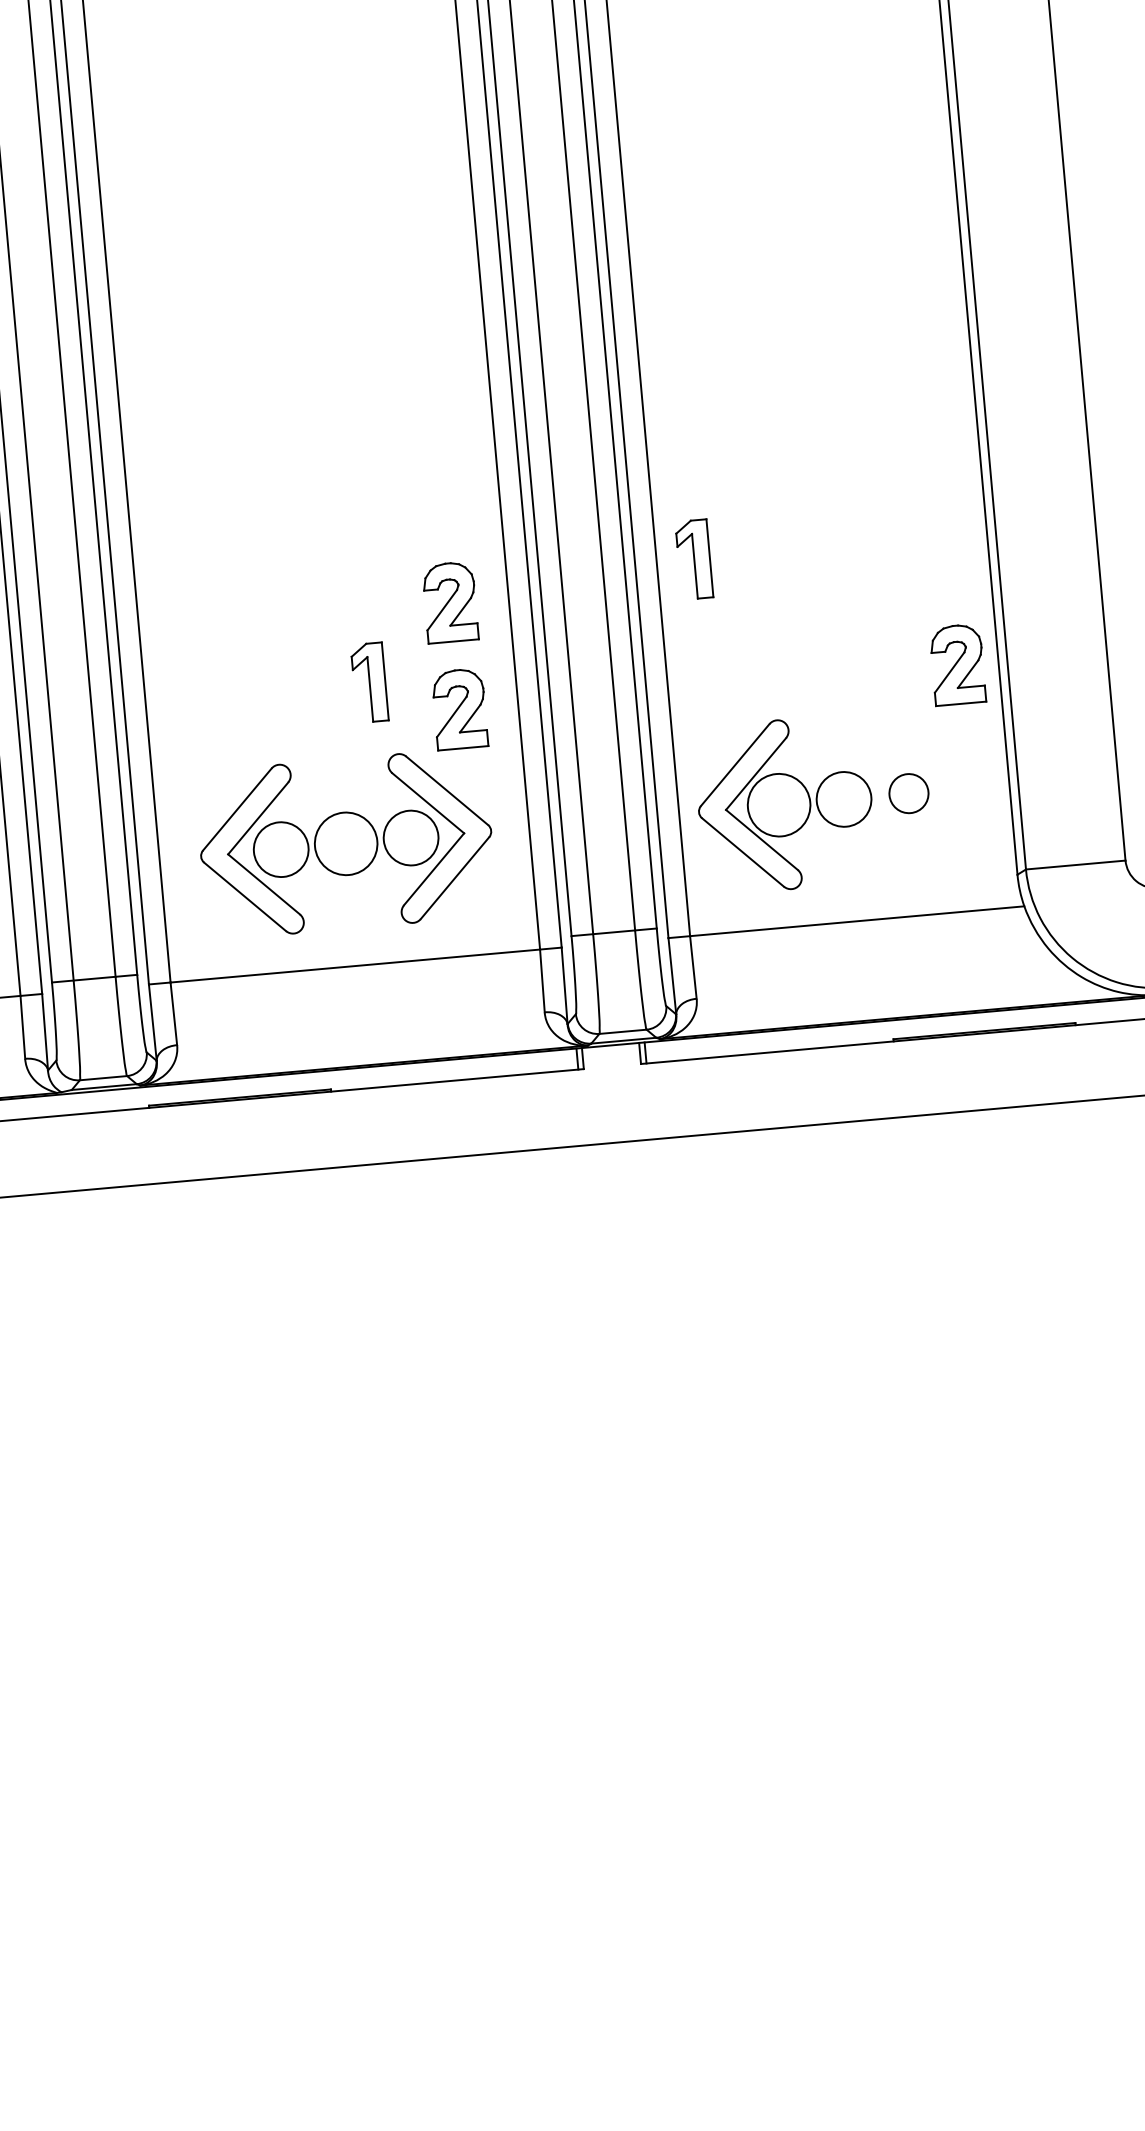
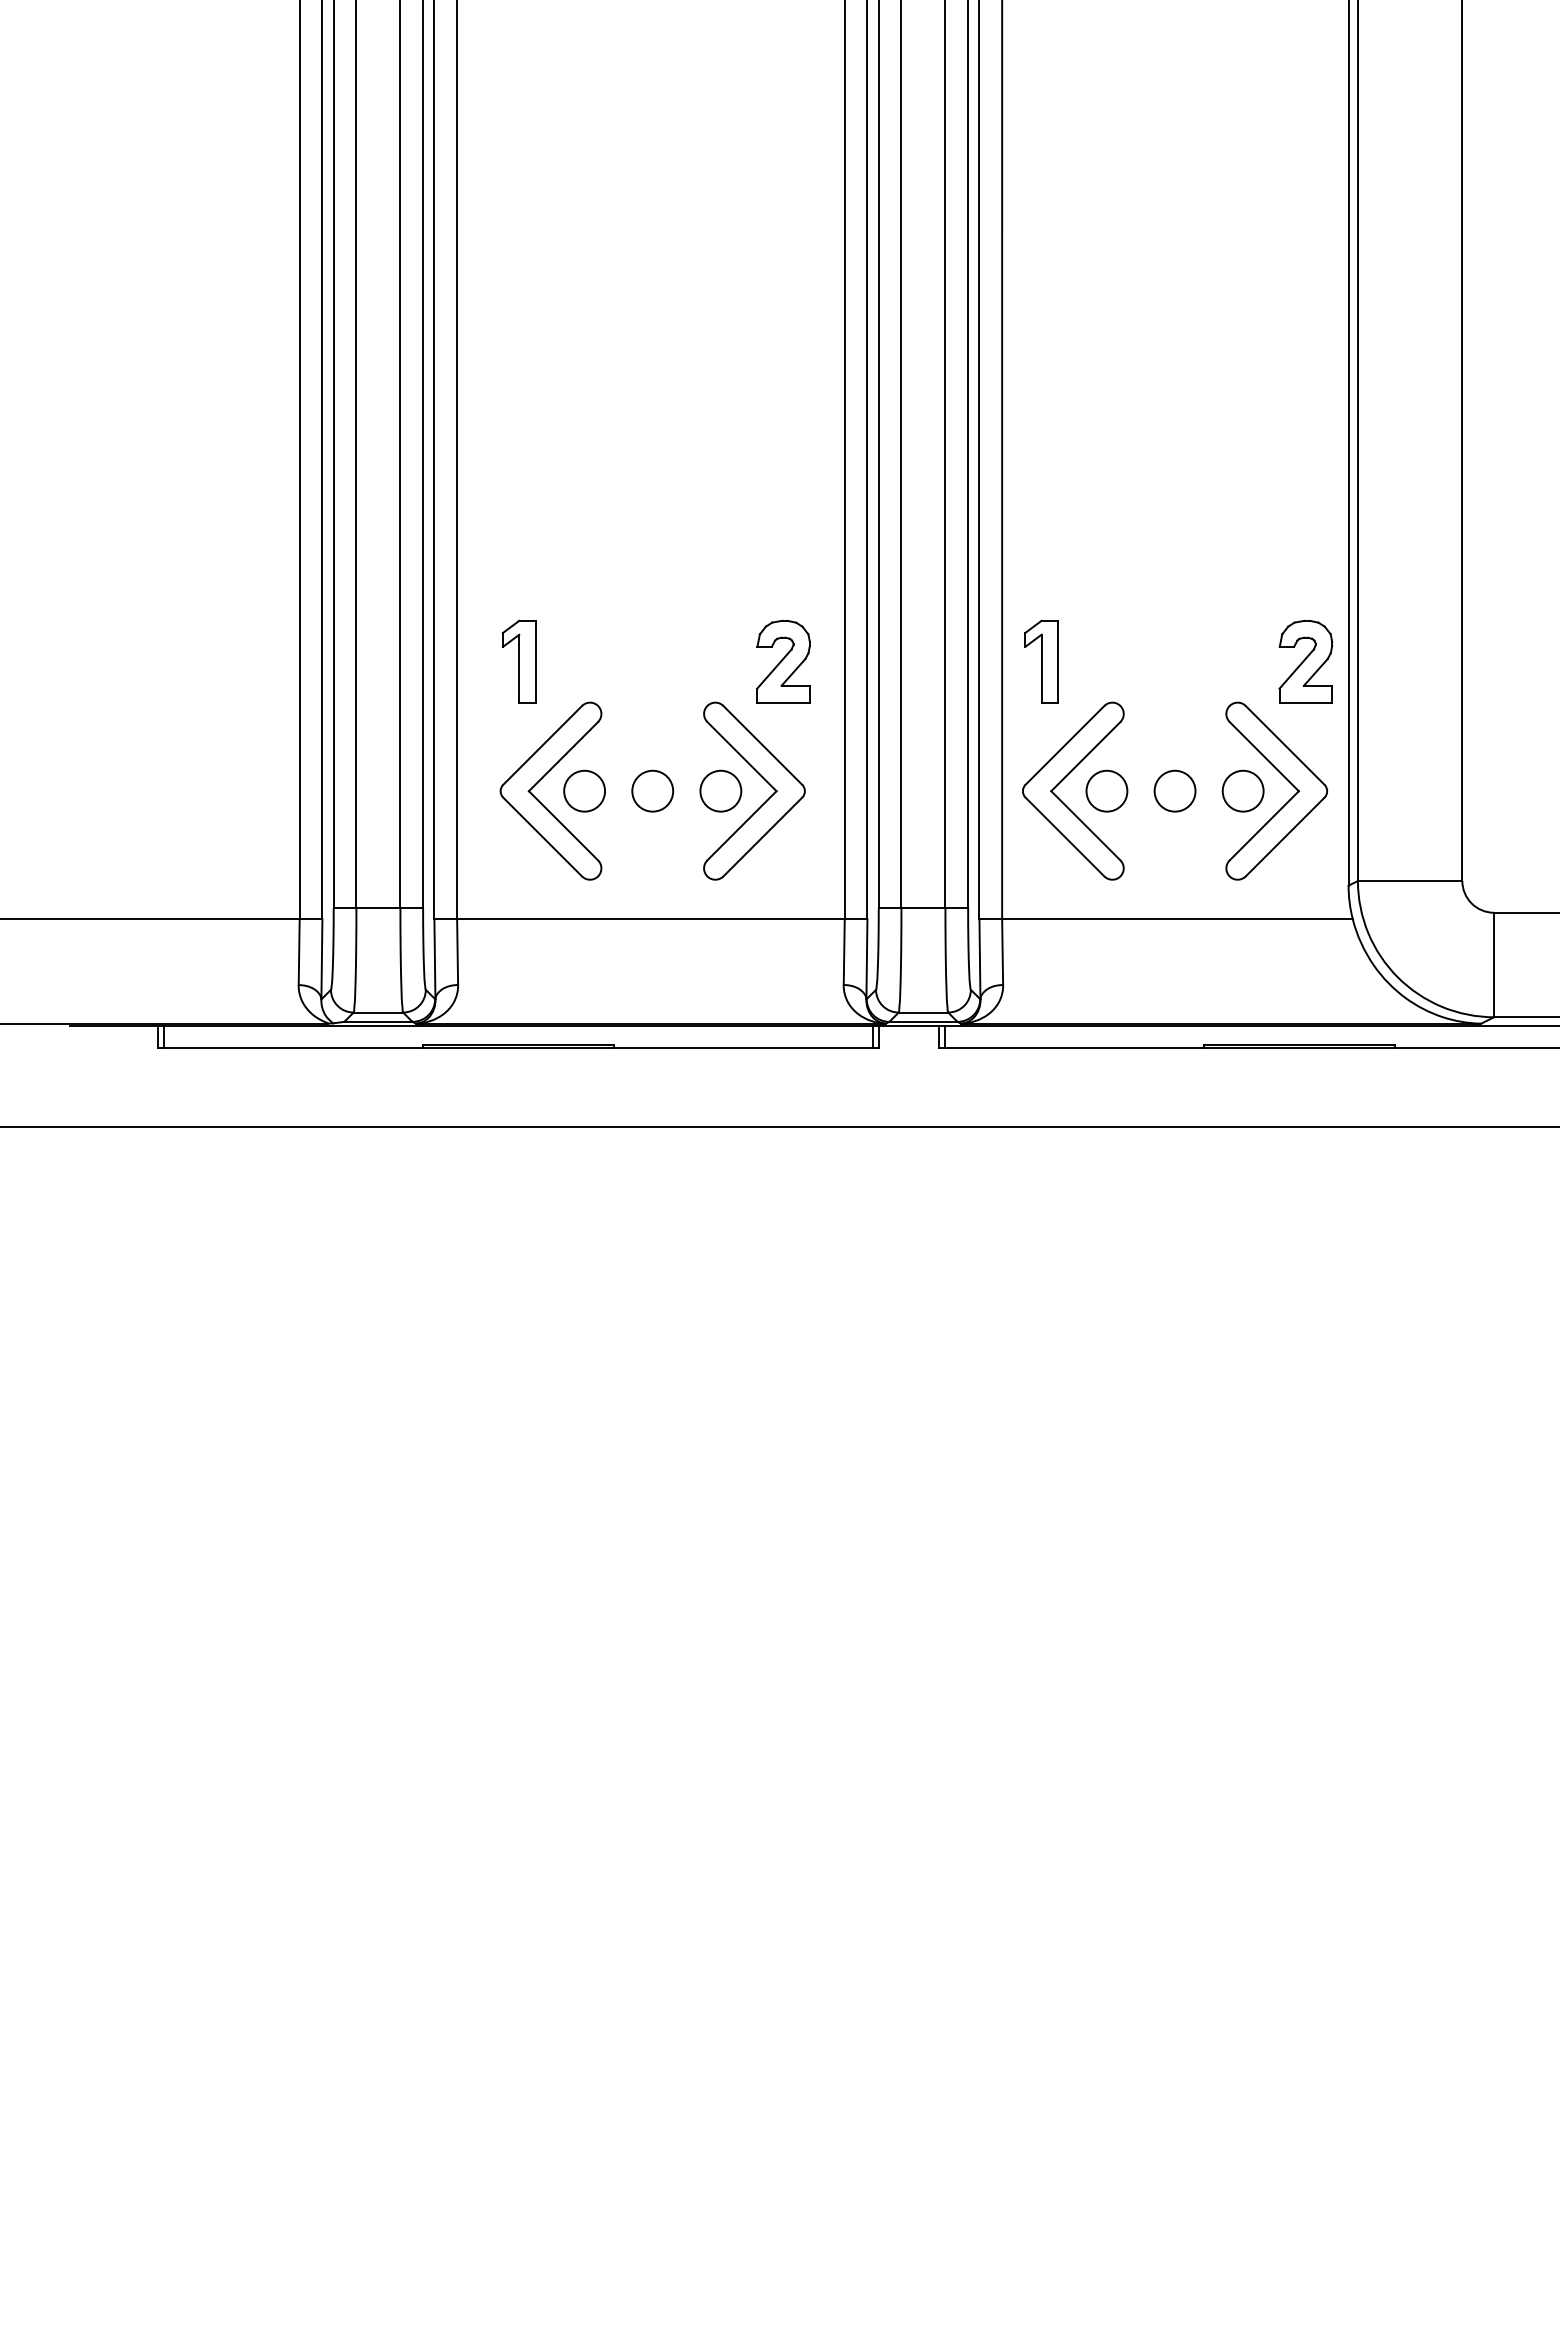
part: (694, 559) -> (1041, 661), moved
part: (450, 602) -> (783, 549), removed
part: (369, 682) -> (518, 661), moved
part: (949, 779) -> (1286, 780), added
circle: (843, 798) -> (1174, 790), size x0.71
circle: (778, 804) -> (1106, 790), size x0.62
circle: (410, 837) -> (720, 790), size x0.71
circle: (345, 843) -> (652, 790), size x0.62
circle: (281, 848) -> (584, 790), size x0.71

